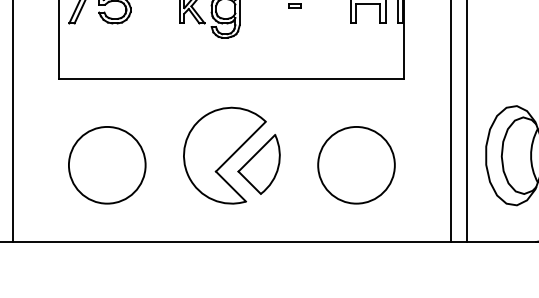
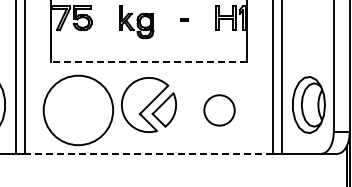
line: (232, 78) -> (149, 61), solid -> dashed
circle: (107, 165) -> (78, 110), size x1.6
circle: (356, 165) -> (219, 110), size x0.7
line: (231, 241) -> (148, 153), solid -> dashed

